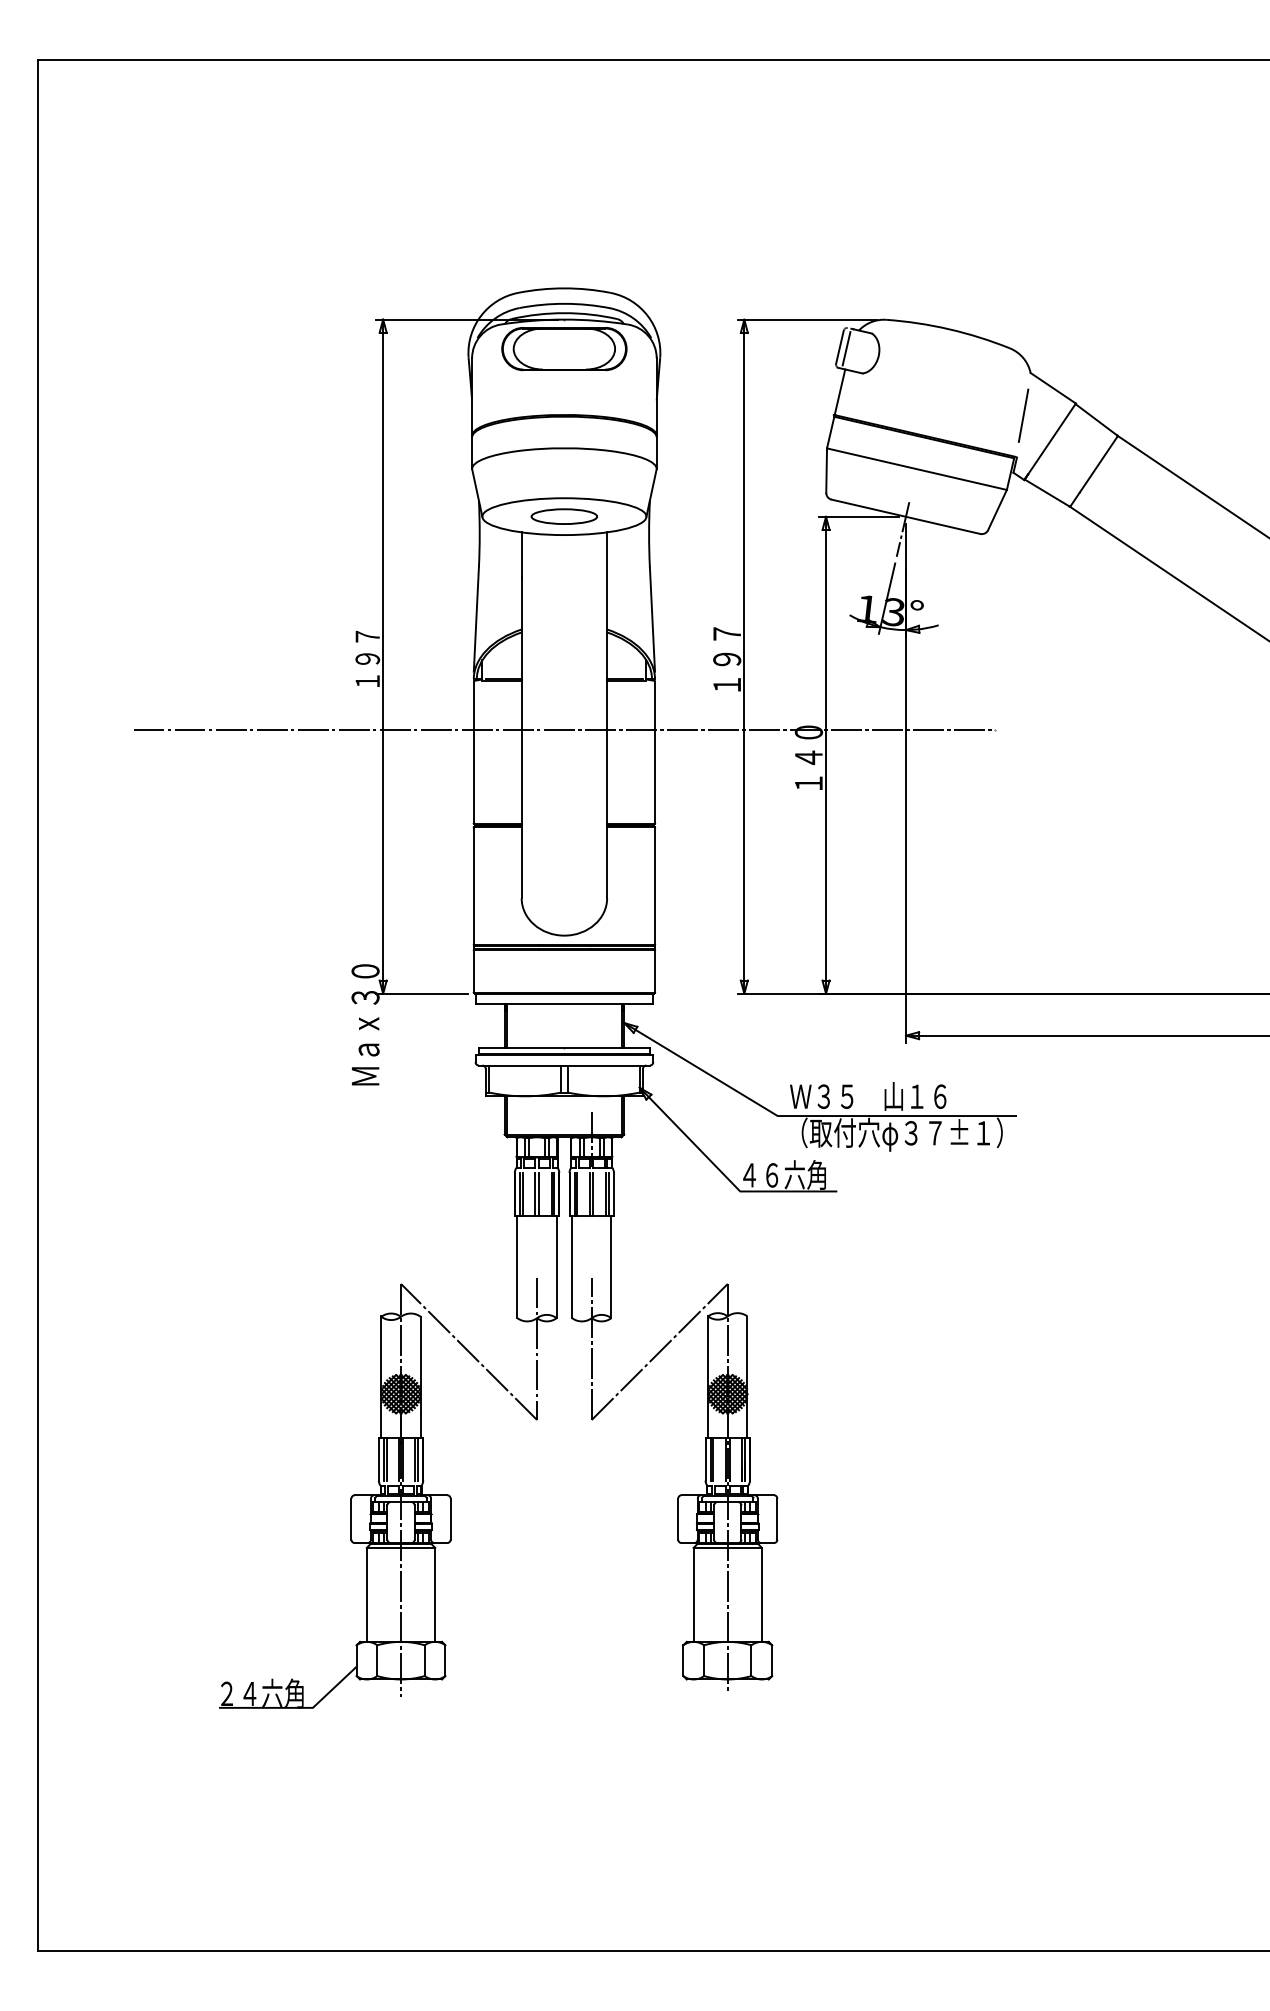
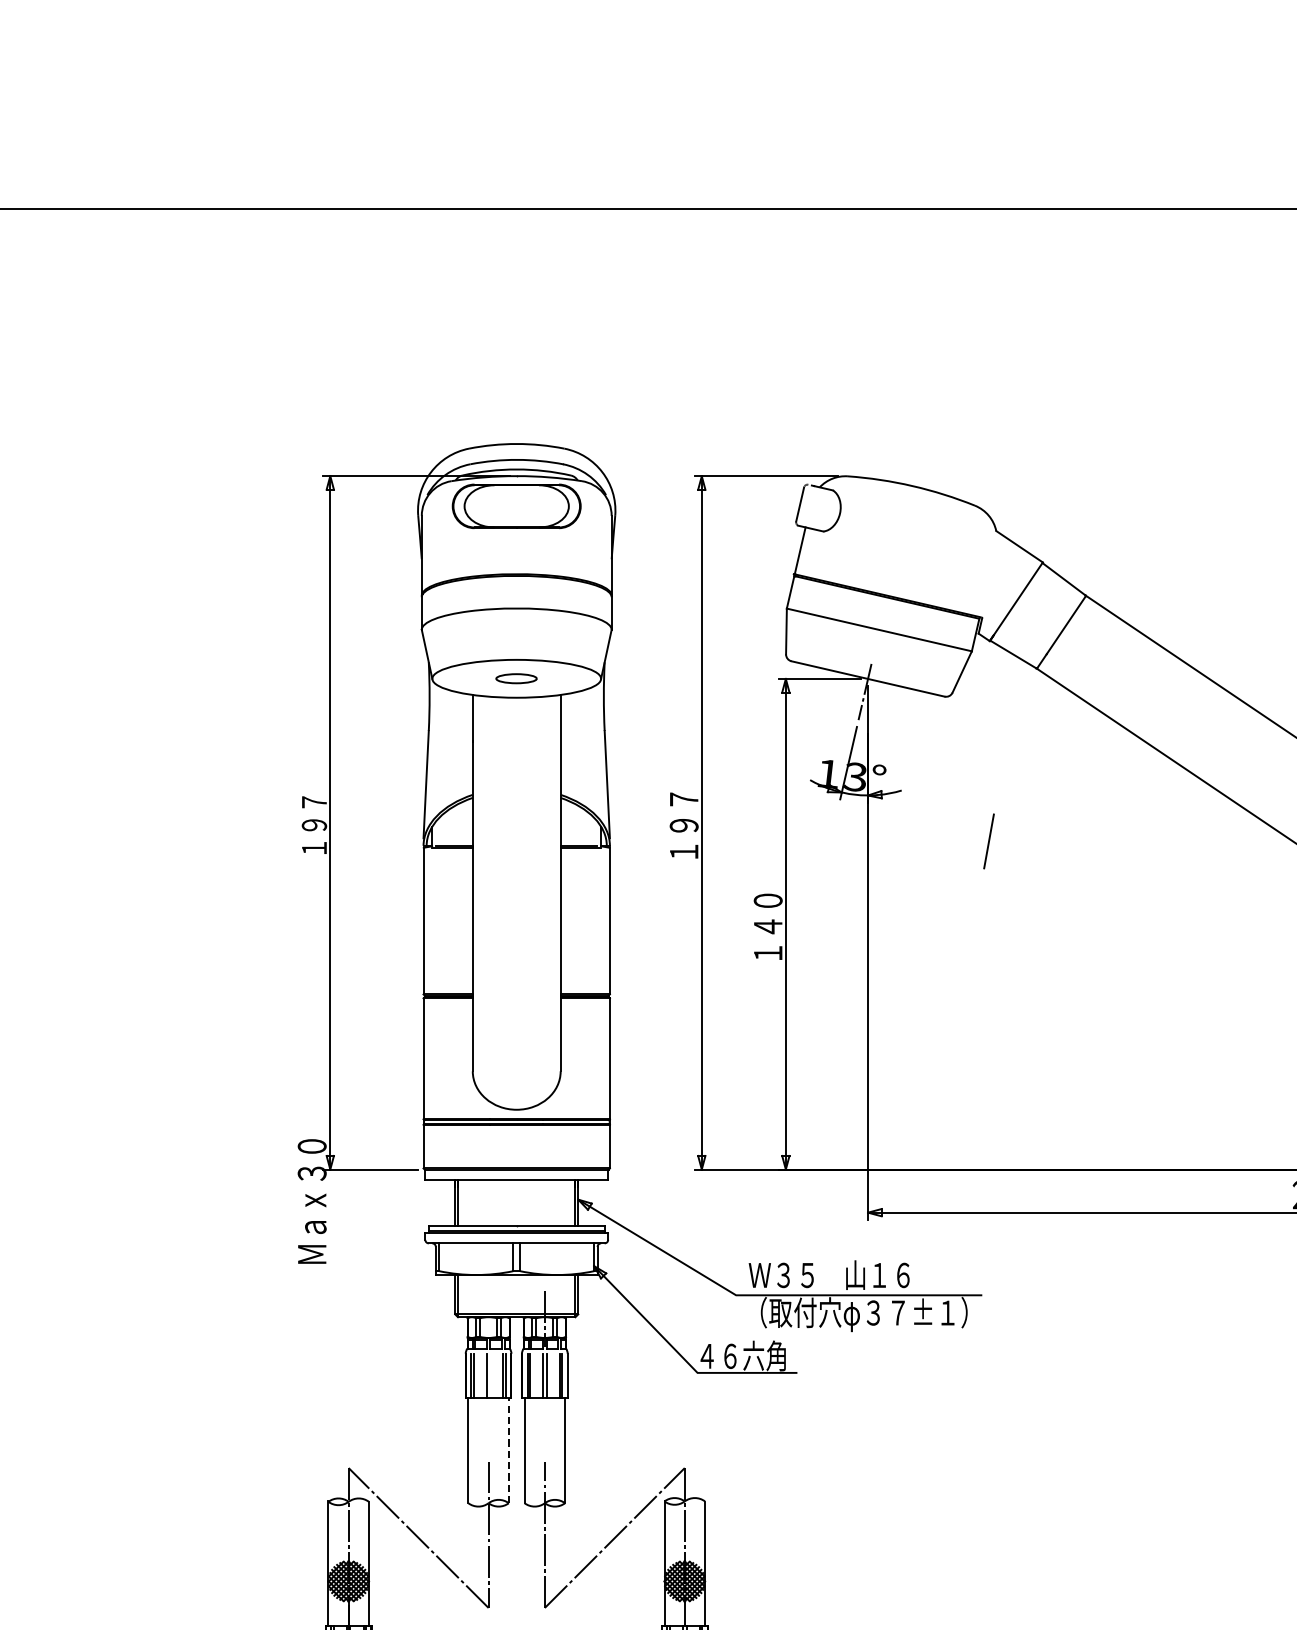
line: (846, 348) -> (806, 505), removed
line: (1023, 415) -> (988, 841), moved
part: (563, 516) -> (515, 678), size x0.6
line: (564, 729) -> (516, 897), removed
line: (538, 1193) -> (490, 1375), removed
line: (556, 1266) -> (508, 1450), solid -> dashed

